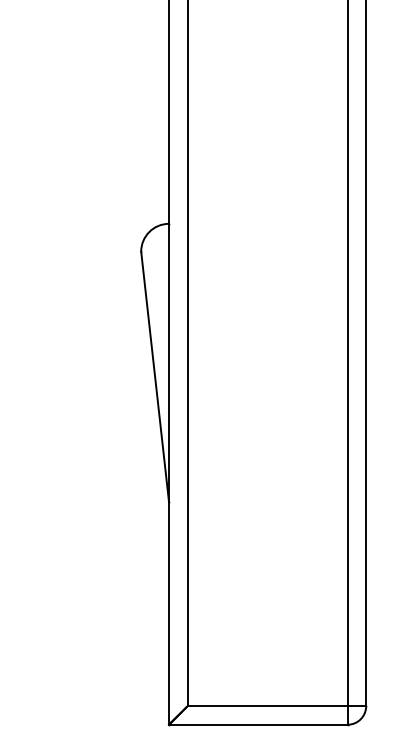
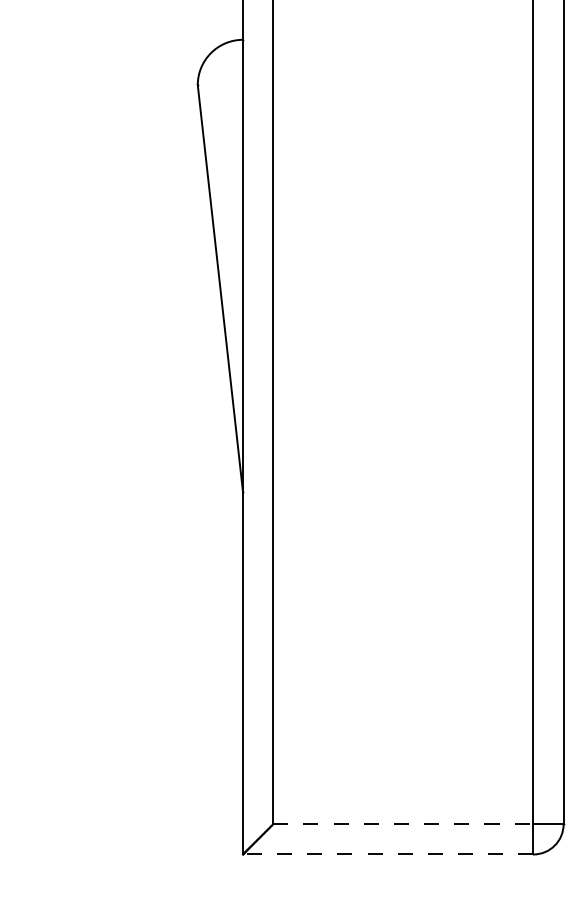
line: (268, 706) -> (404, 824), solid -> dashed
line: (257, 724) -> (386, 854), solid -> dashed

